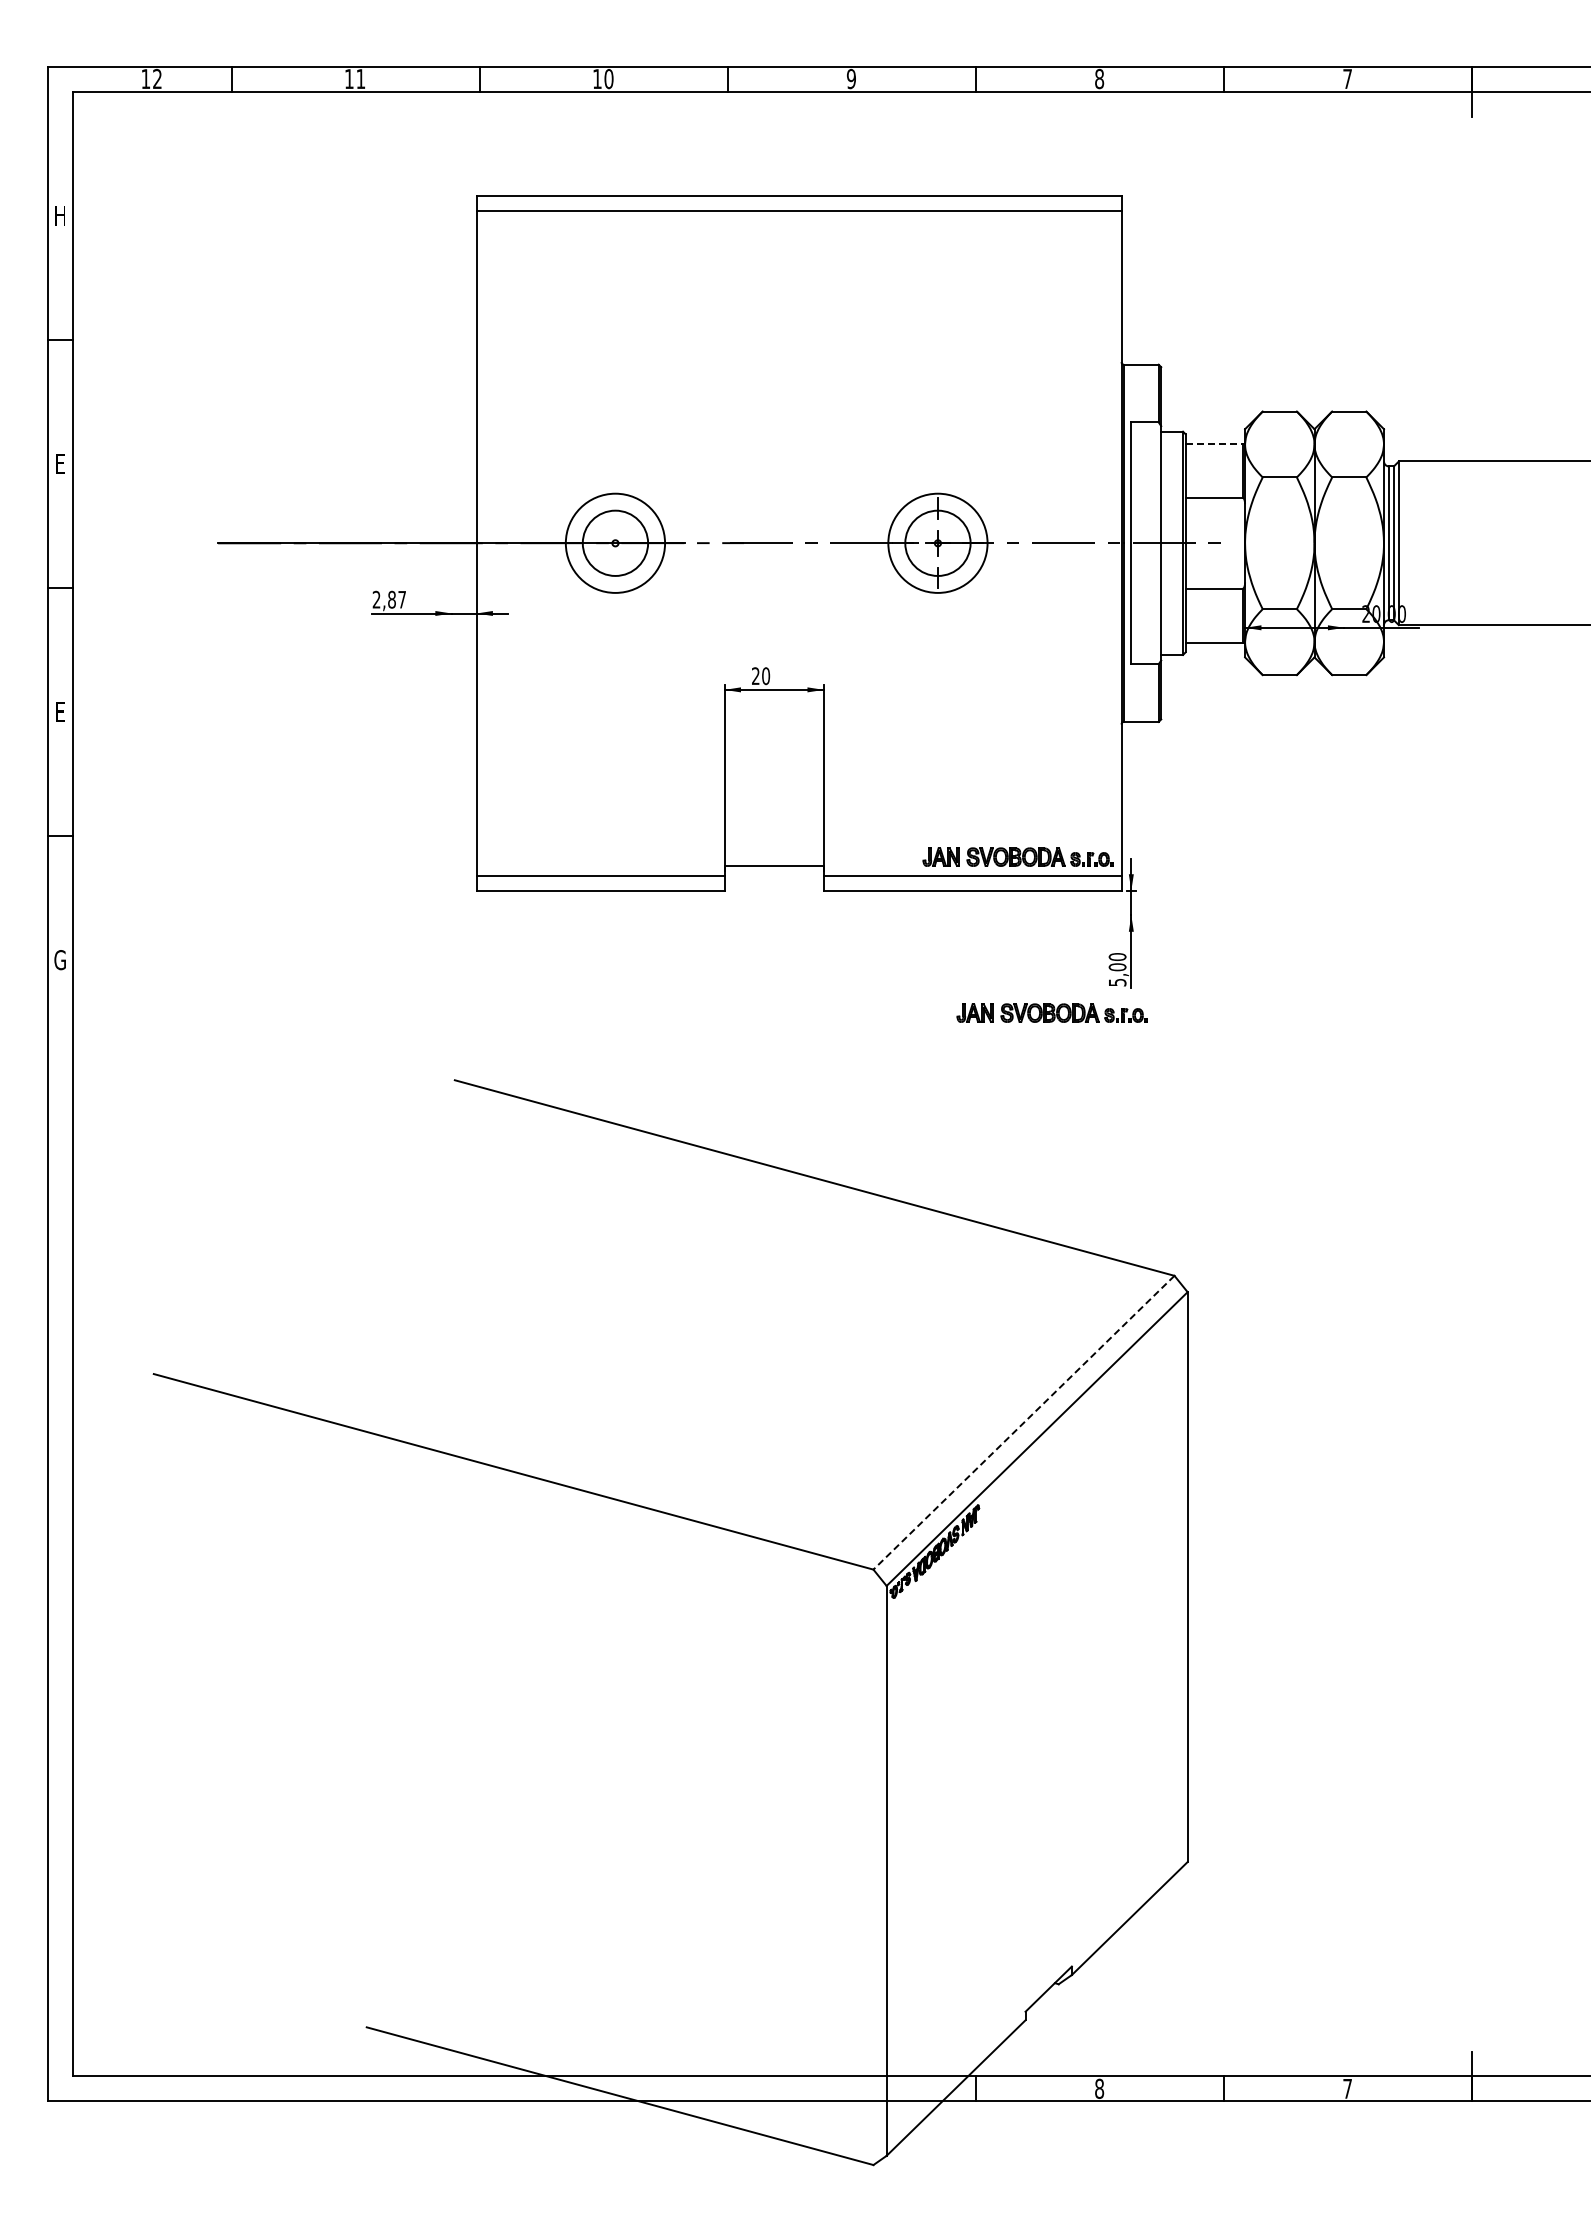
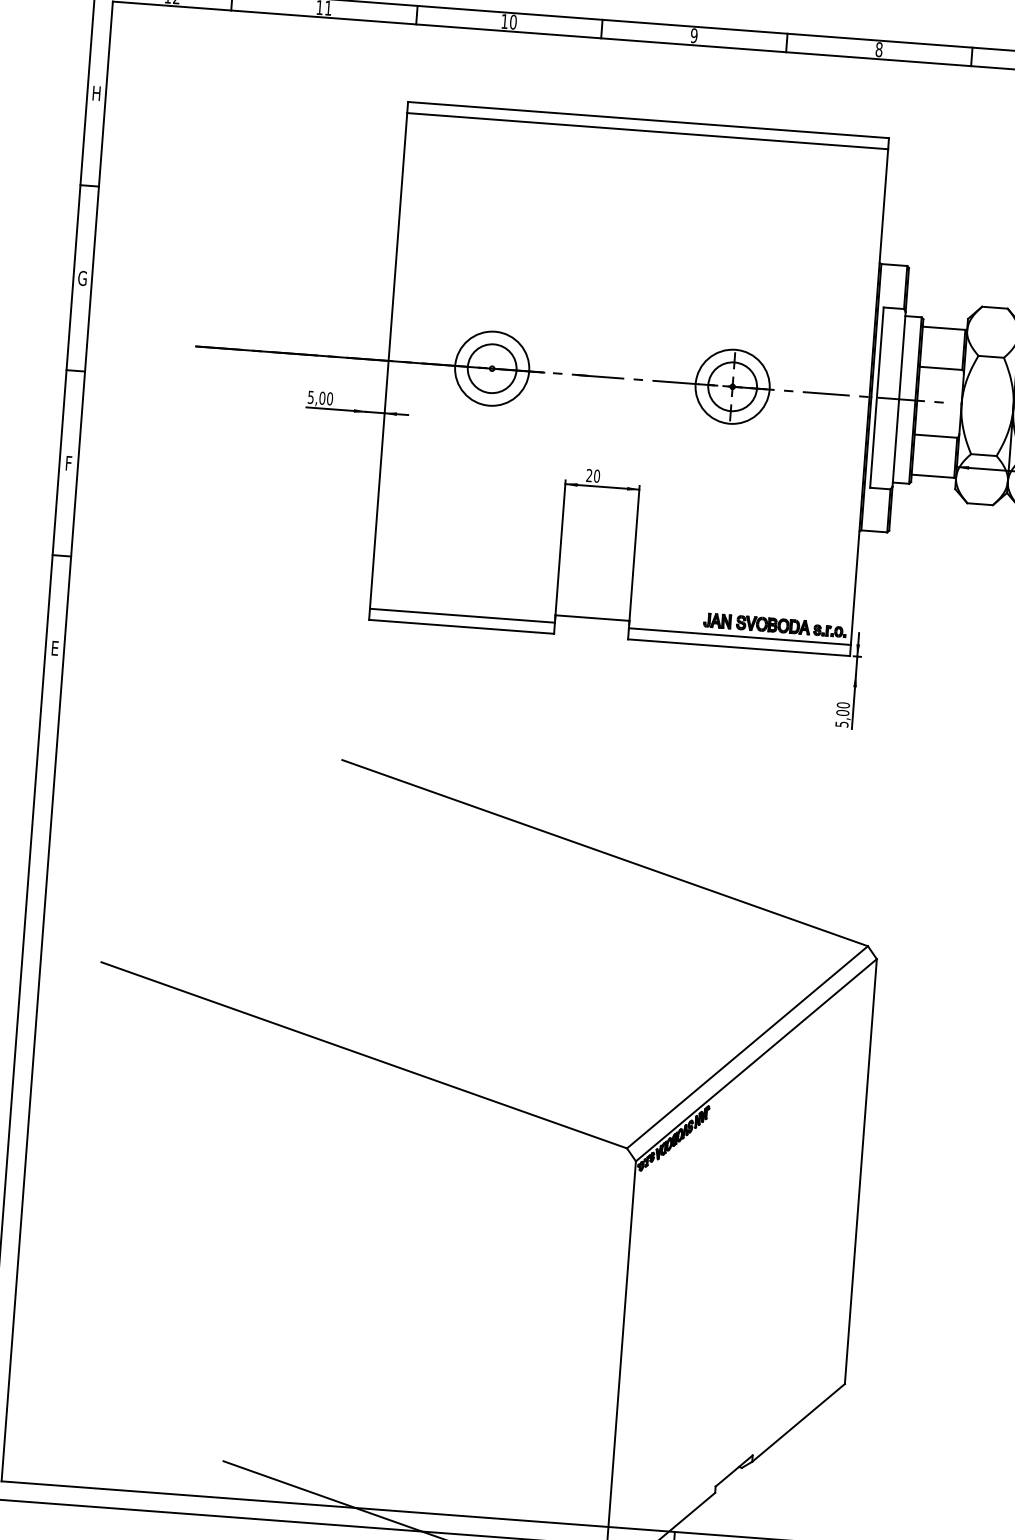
line: (1214, 444) -> (944, 328), dashed -> solid
text: (59, 463) -> (82, 278), E -> G
text: (389, 599) -> (320, 397), 2,87 -> 5,00
text: (60, 711) -> (68, 463), E -> F
text: (59, 960) -> (54, 648), G -> E
part: (1051, 1012) -> (791, 742), removed
line: (1023, 1423) -> (747, 1047), dashed -> solid

